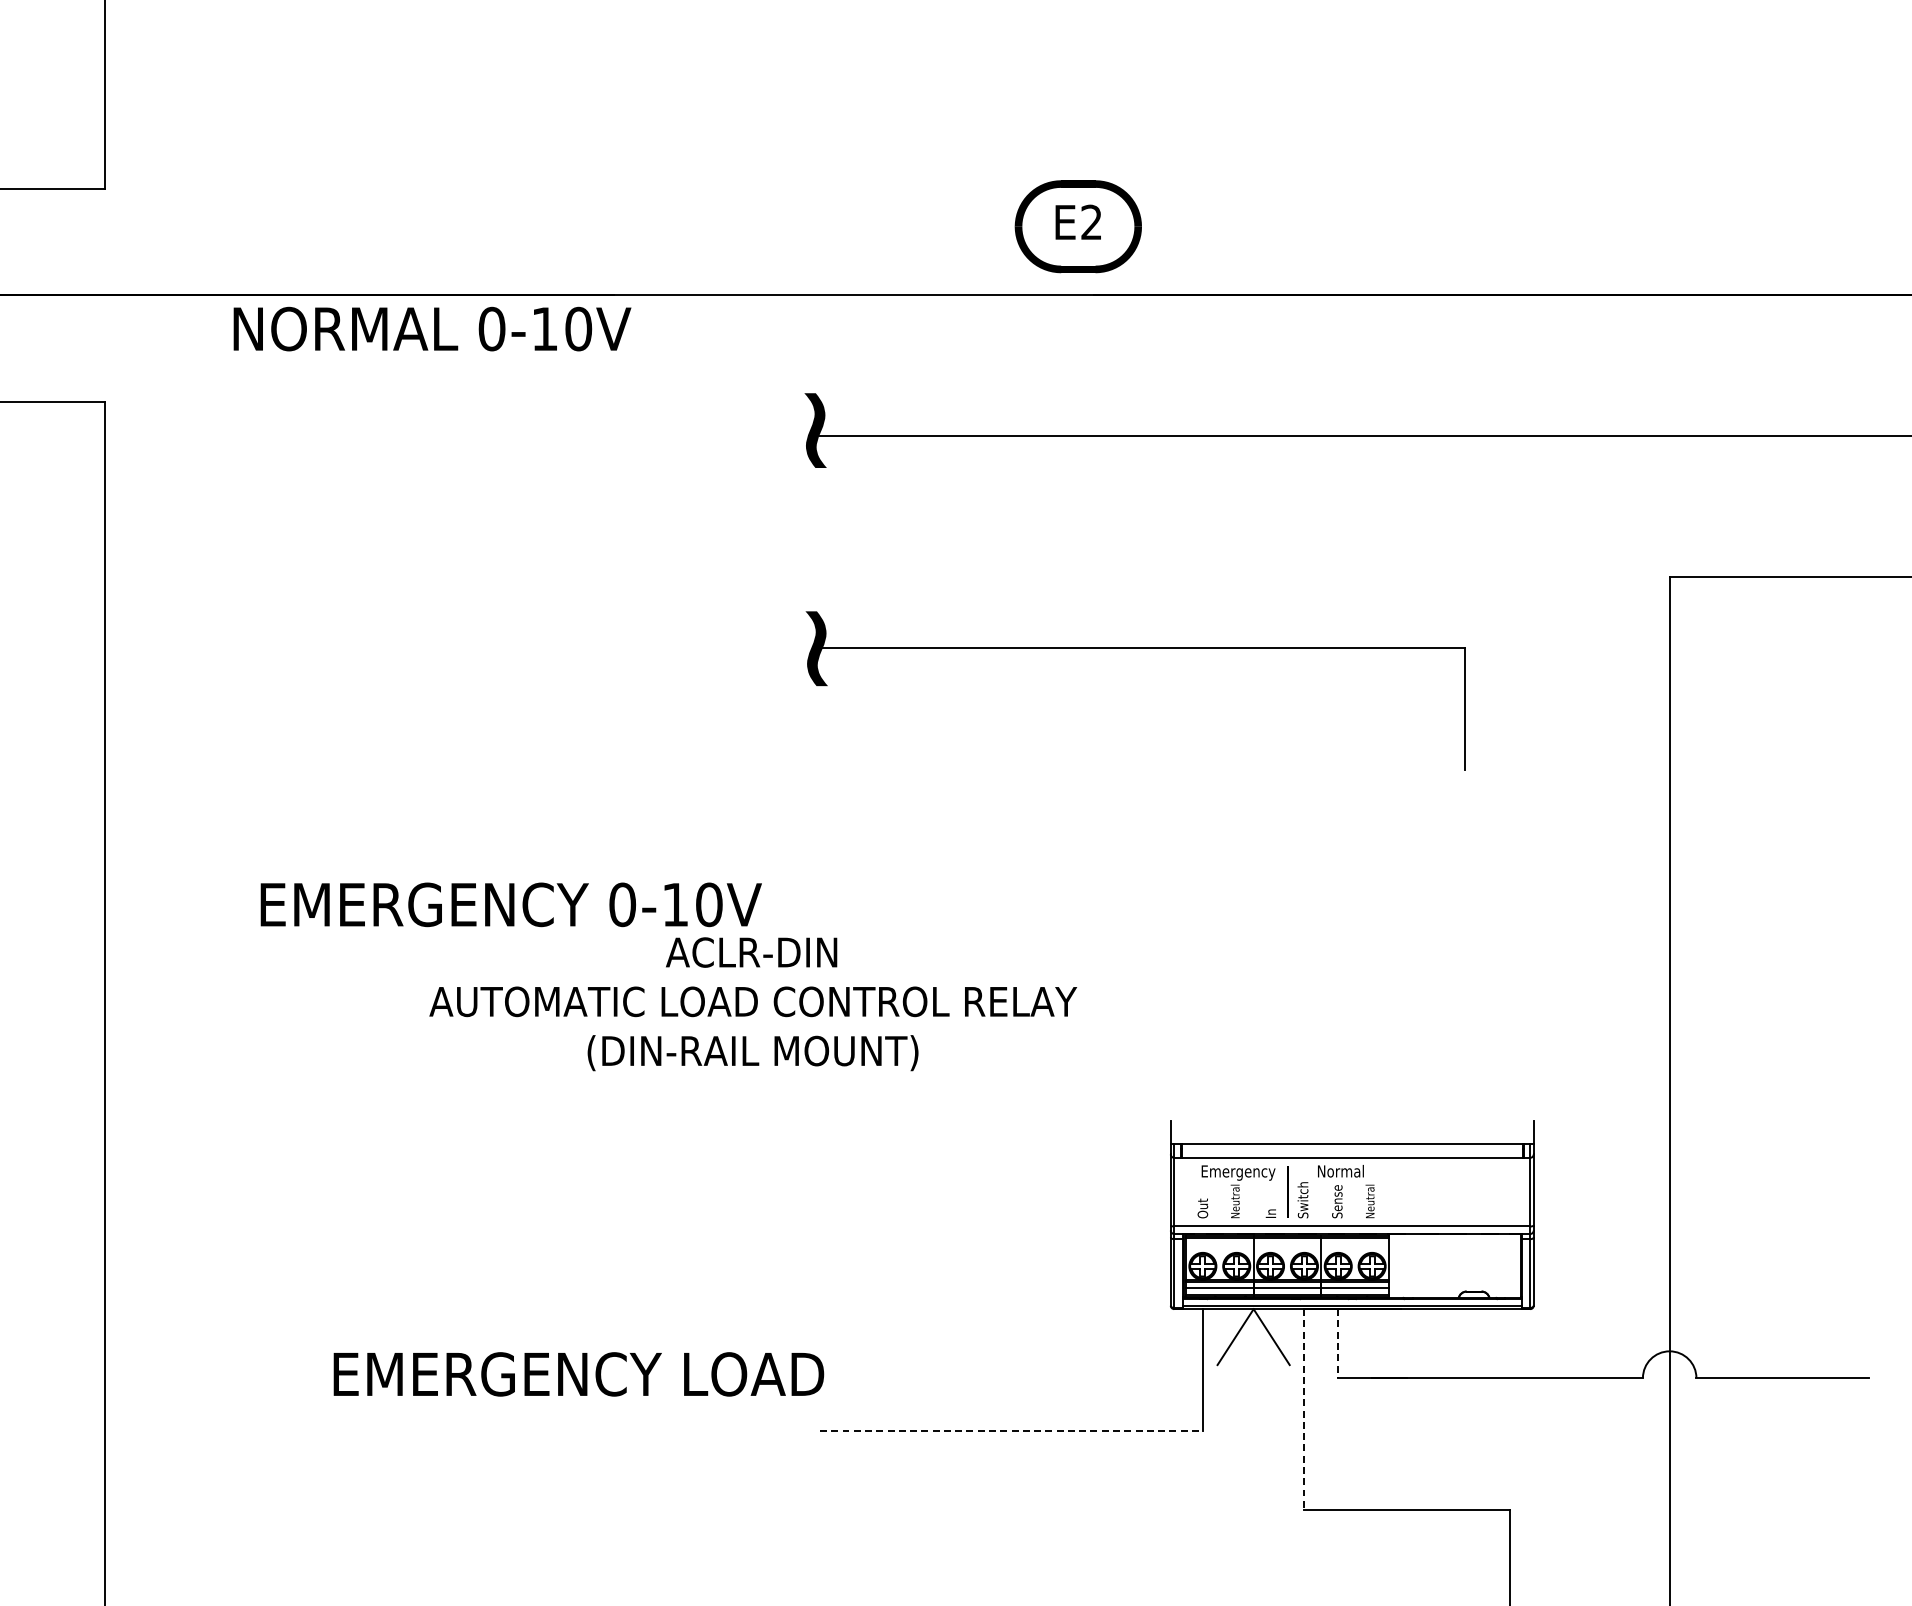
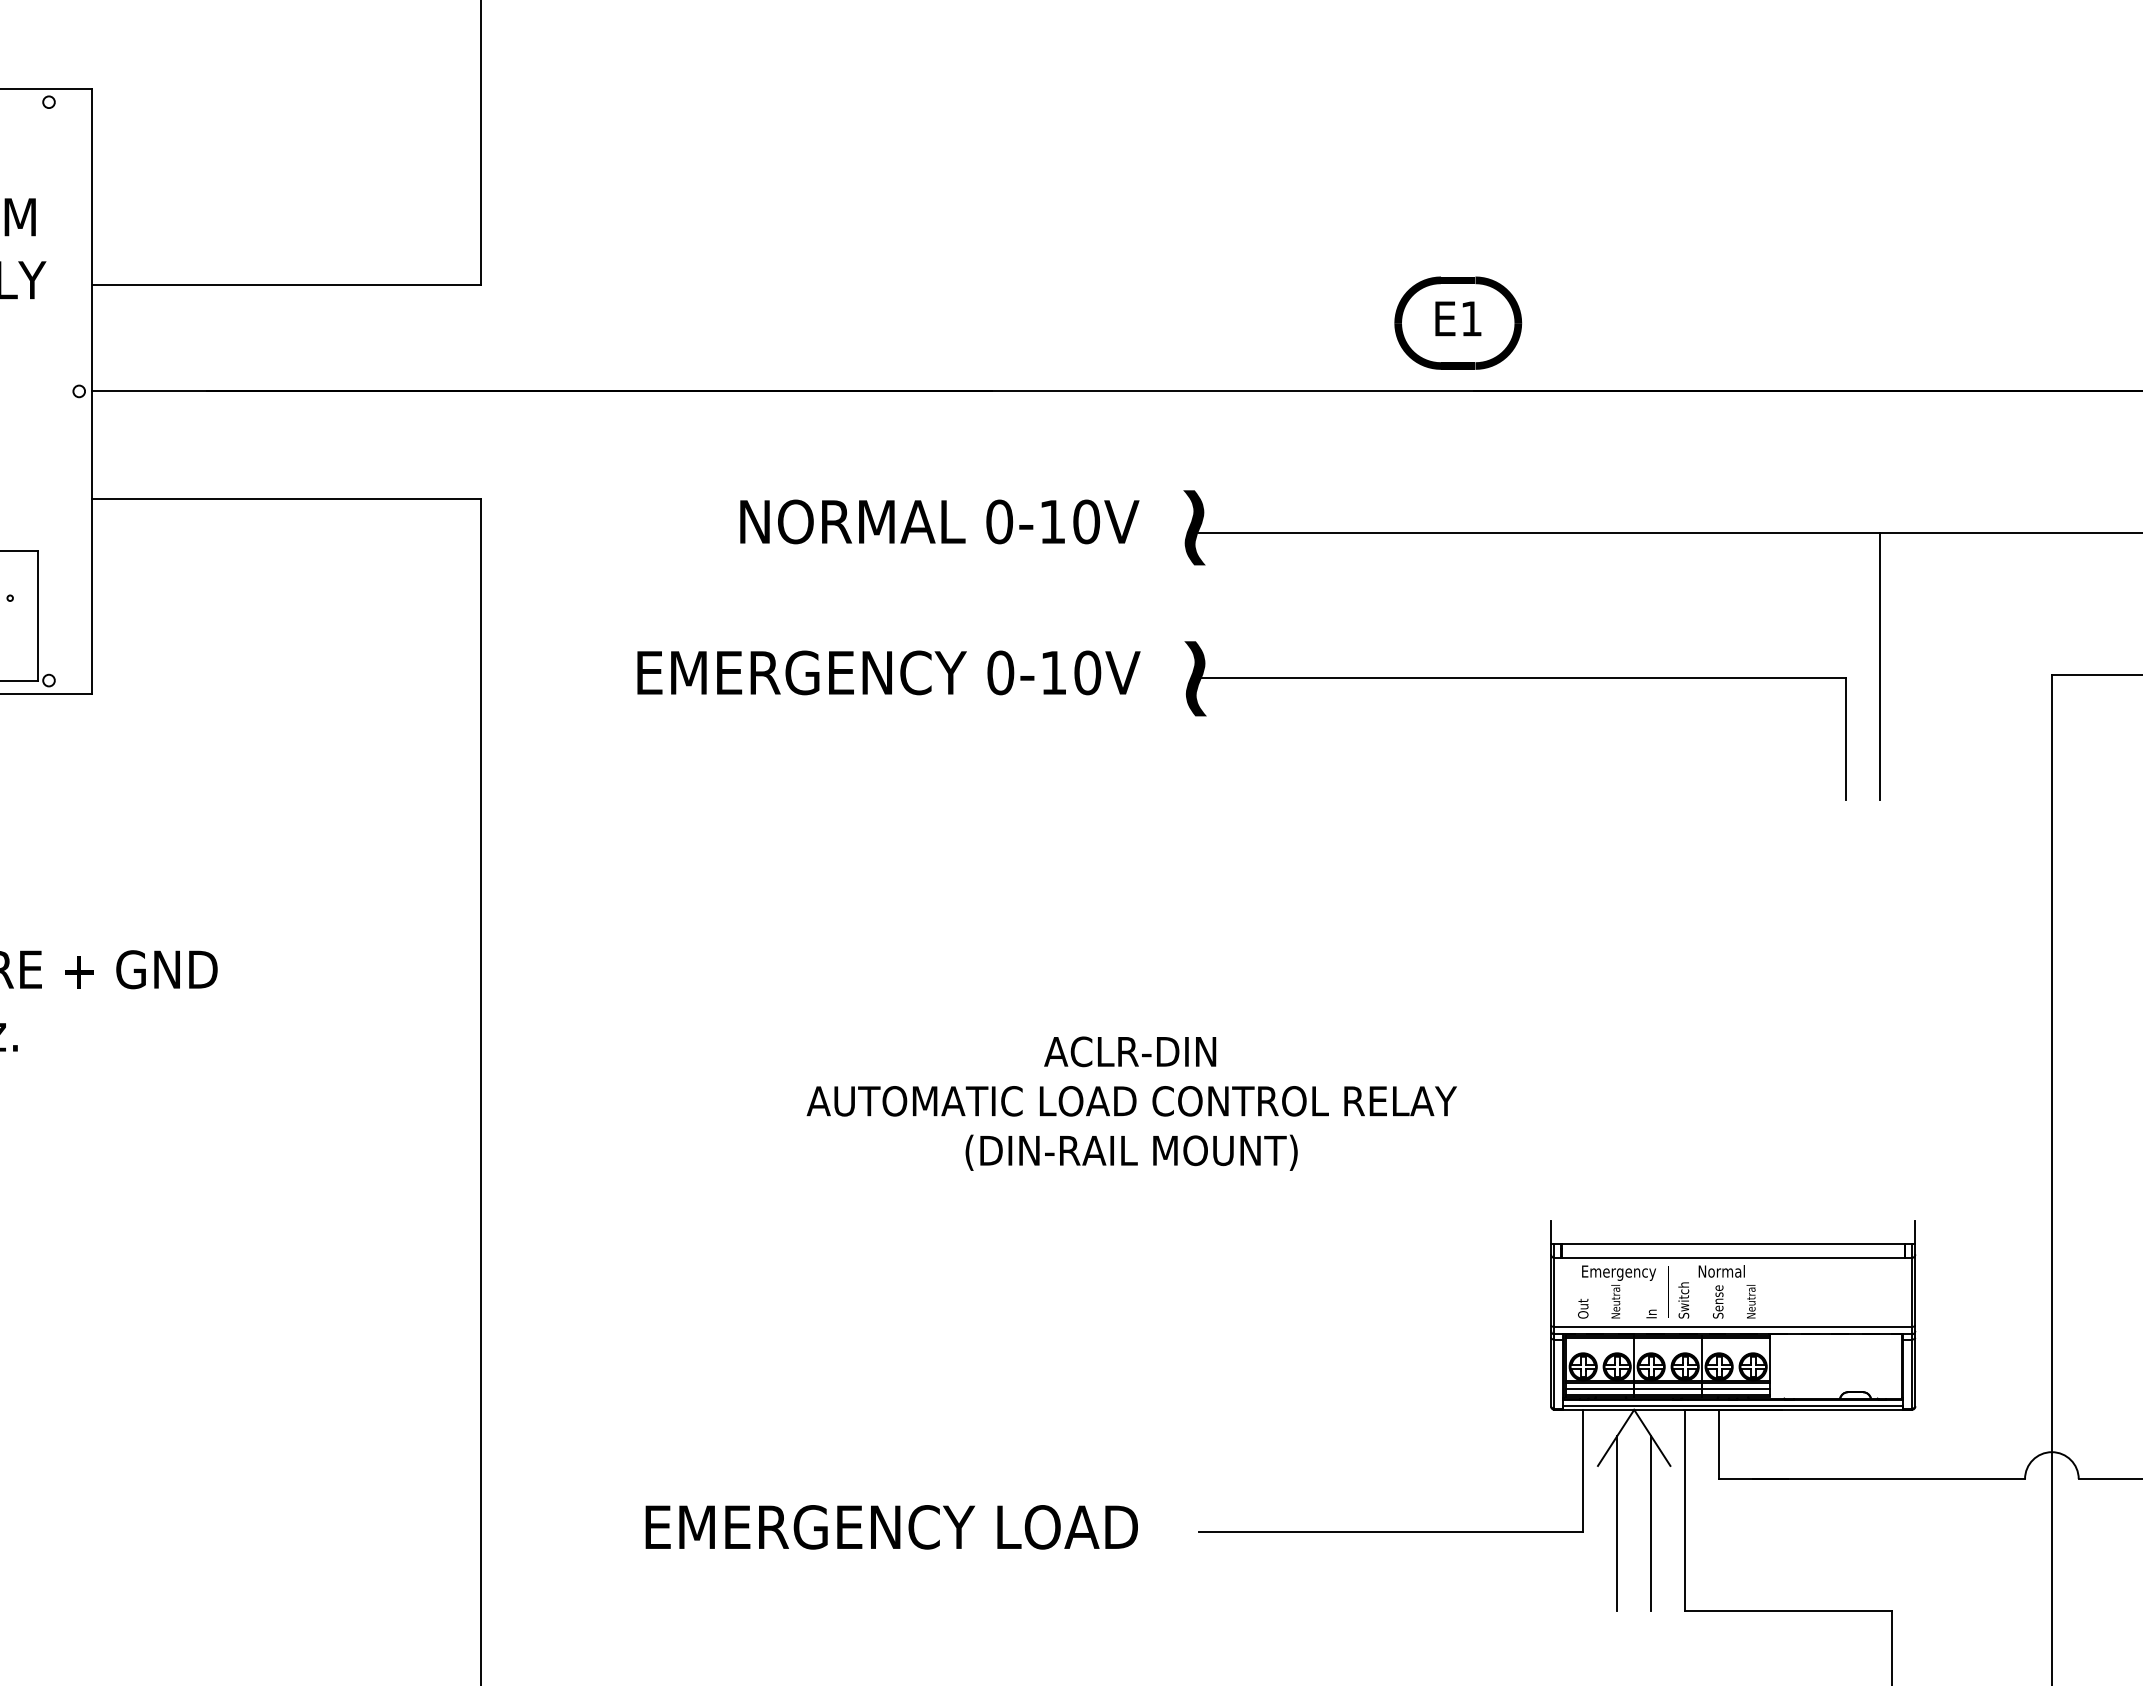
text: (1091, 222) -> (1471, 318), E2 -> E1
text: (432, 328) -> (939, 521), moved
line: (1498, 568) -> (1880, 666), added
part: (1135, 648) -> (1515, 678), moved
text: (510, 904) -> (888, 672), moved
line: (1338, 1343) -> (1719, 1444), dashed -> solid
text: (578, 1374) -> (891, 1527), moved
line: (1304, 1409) -> (1685, 1510), dashed -> solid
line: (1236, 1422) -> (1617, 1523), added
line: (1270, 1422) -> (1651, 1523), added
line: (1011, 1431) -> (1391, 1532), dashed -> solid

